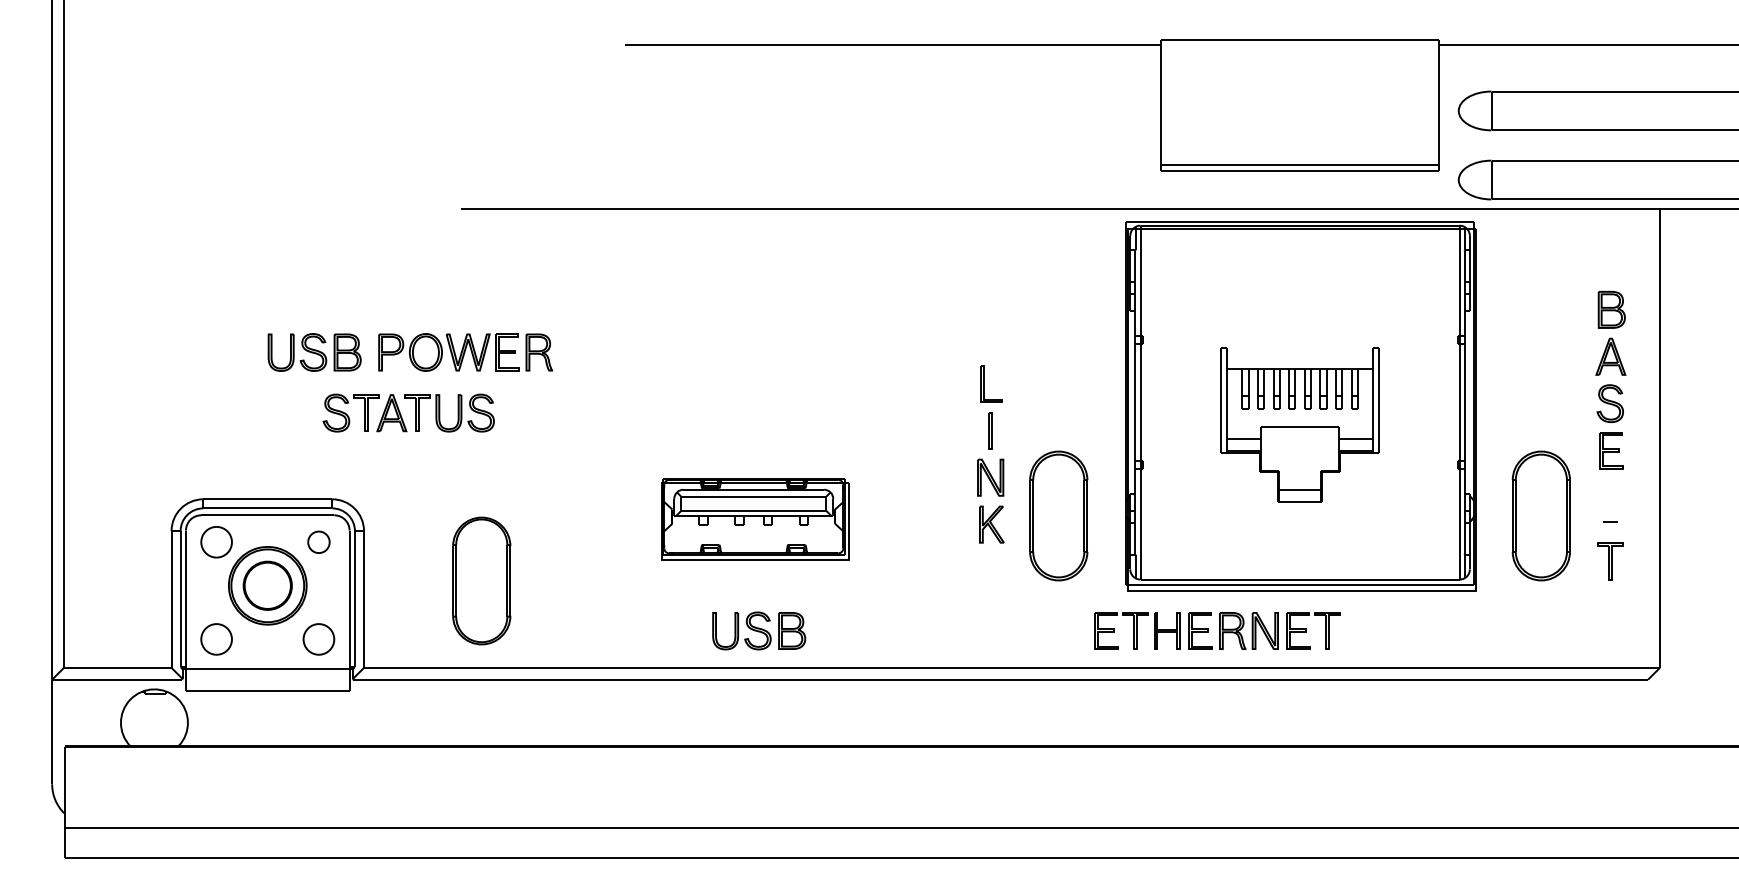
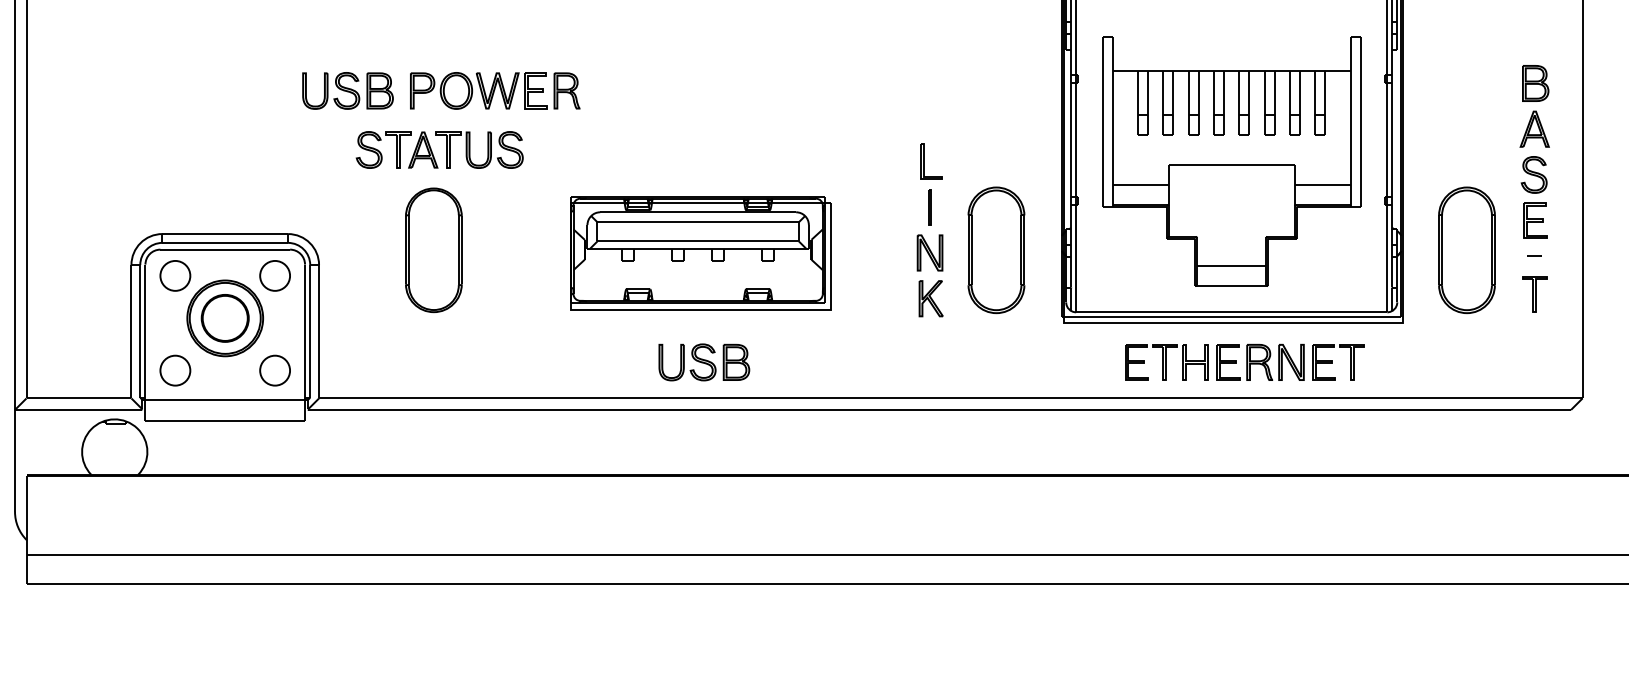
part: (1610, 379) -> (1534, 151), moved
part: (409, 394) -> (440, 131), moved
part: (1299, 424) -> (1231, 161), size x1.67
part: (990, 454) -> (929, 230), moved
part: (755, 519) -> (700, 253), size x1.43
part: (318, 542) -> (274, 276), size x1.43
part: (481, 580) -> (433, 249), moved
part: (1217, 630) -> (1244, 361), moved

